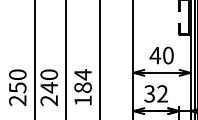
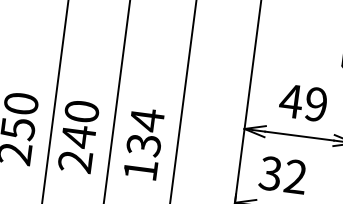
text: (168, 55) -> (316, 104), 40 -> 49
text: (82, 87) -> (142, 144), 184 -> 134

